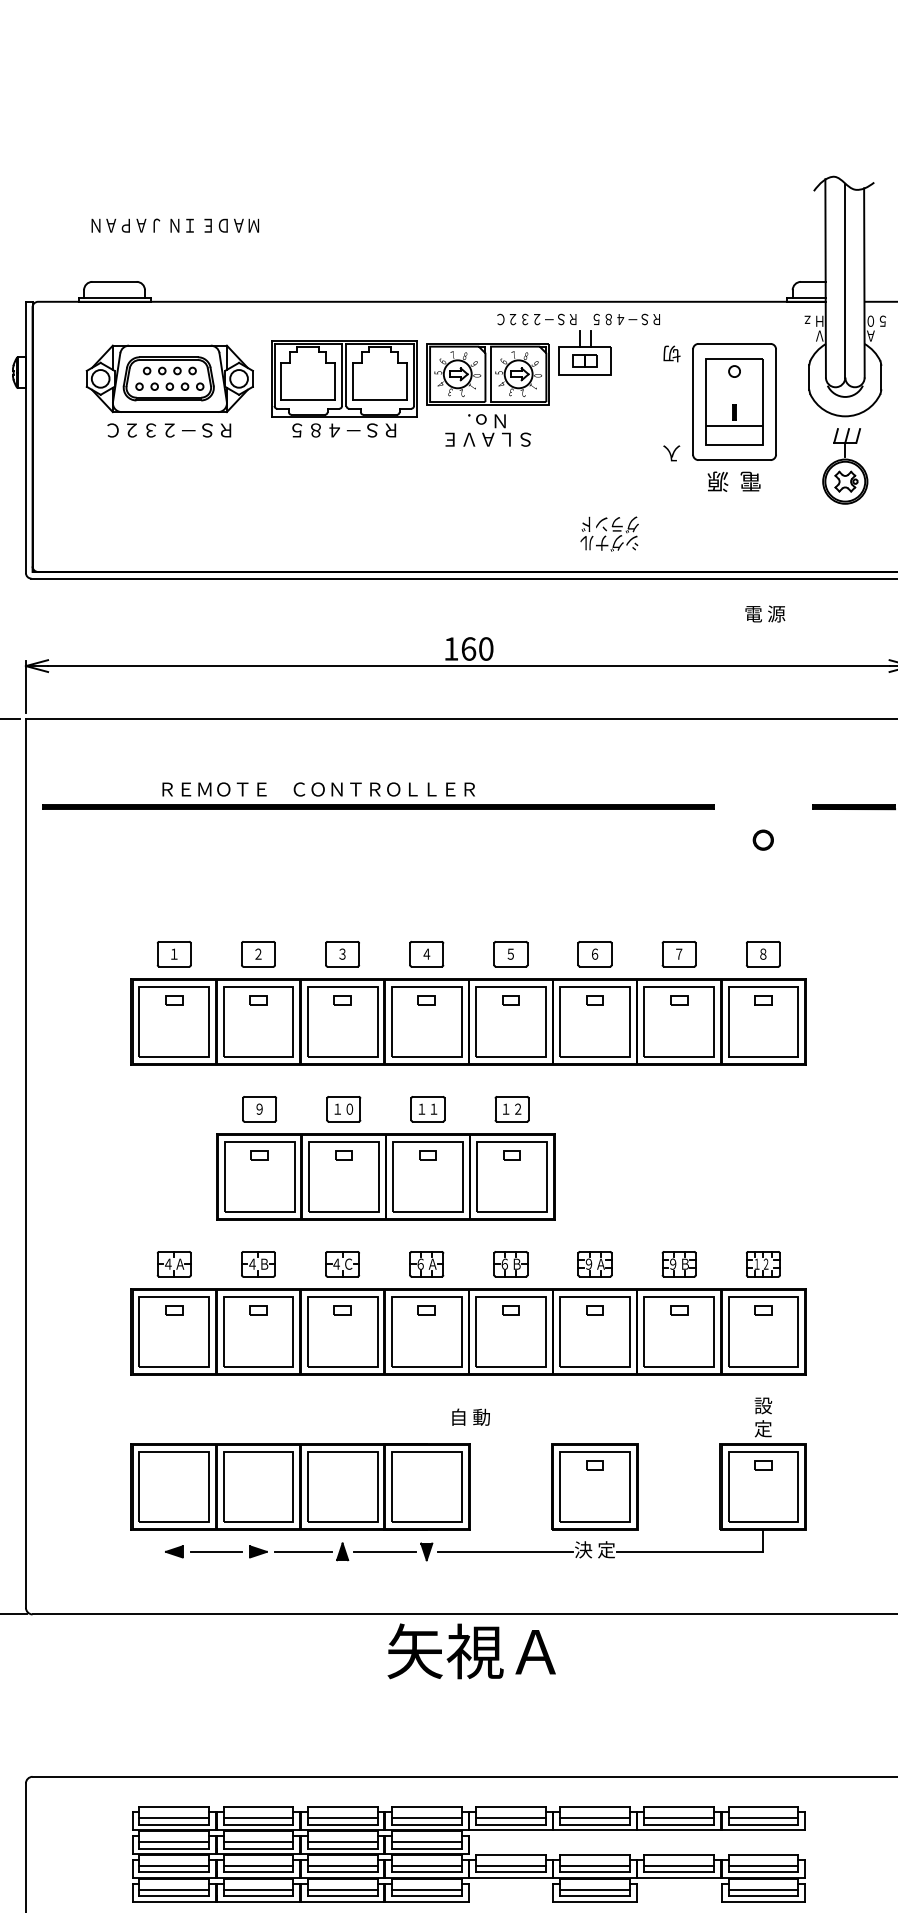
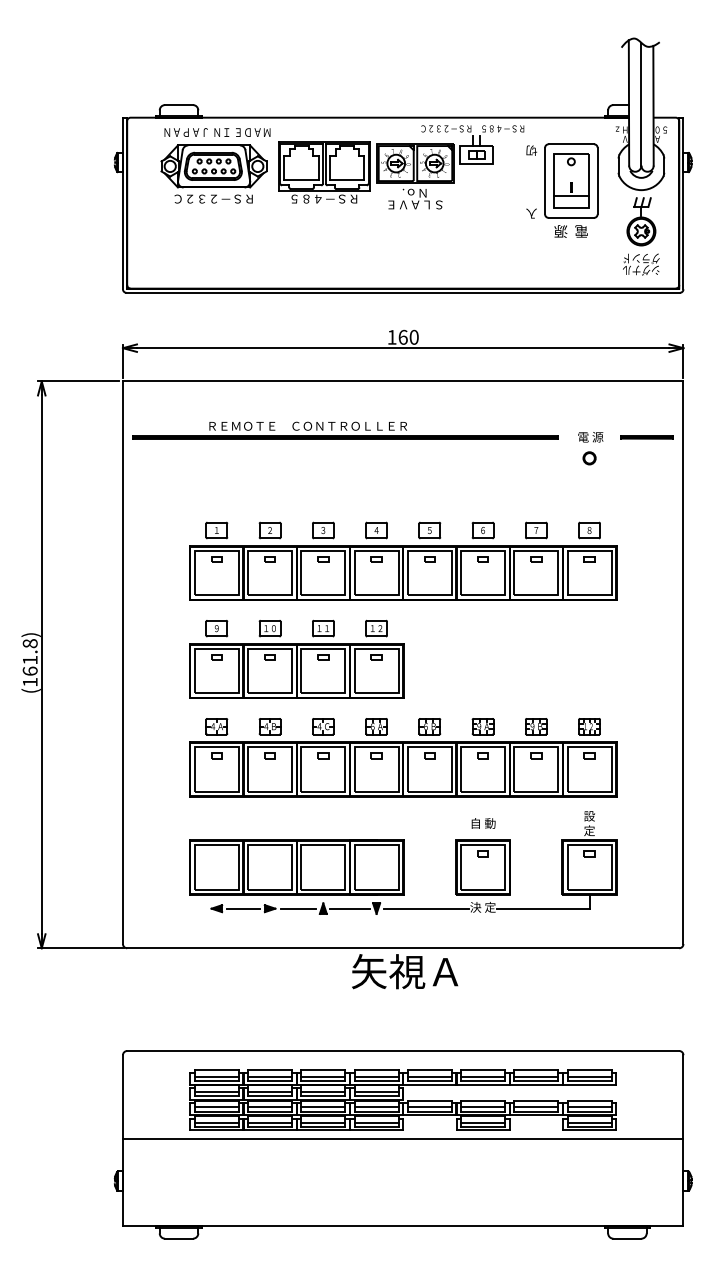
text: (175, 225) -> (217, 132), moved
text: (609, 533) -> (641, 264), moved
text: (764, 614) -> (590, 437), moved
part: (385, 1156) -> (296, 658), moved
text: (470, 1417) -> (483, 823), moved

